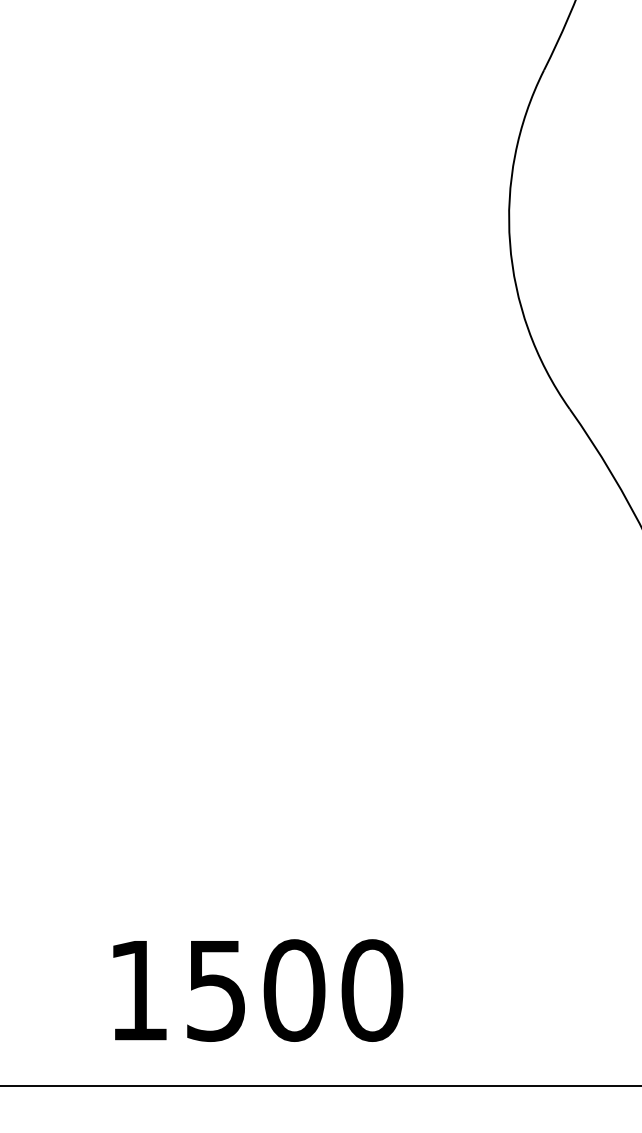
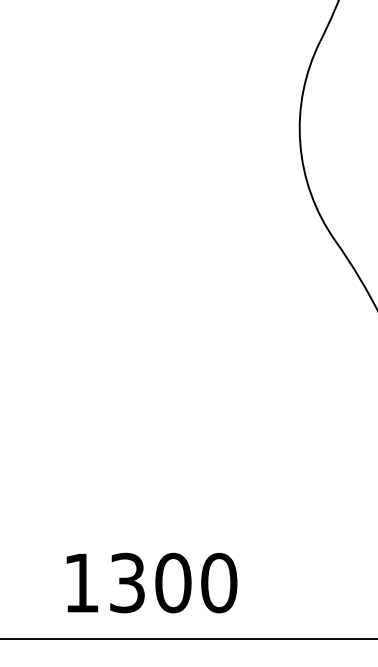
text: (216, 989) -> (127, 582), 1500 -> 1300

